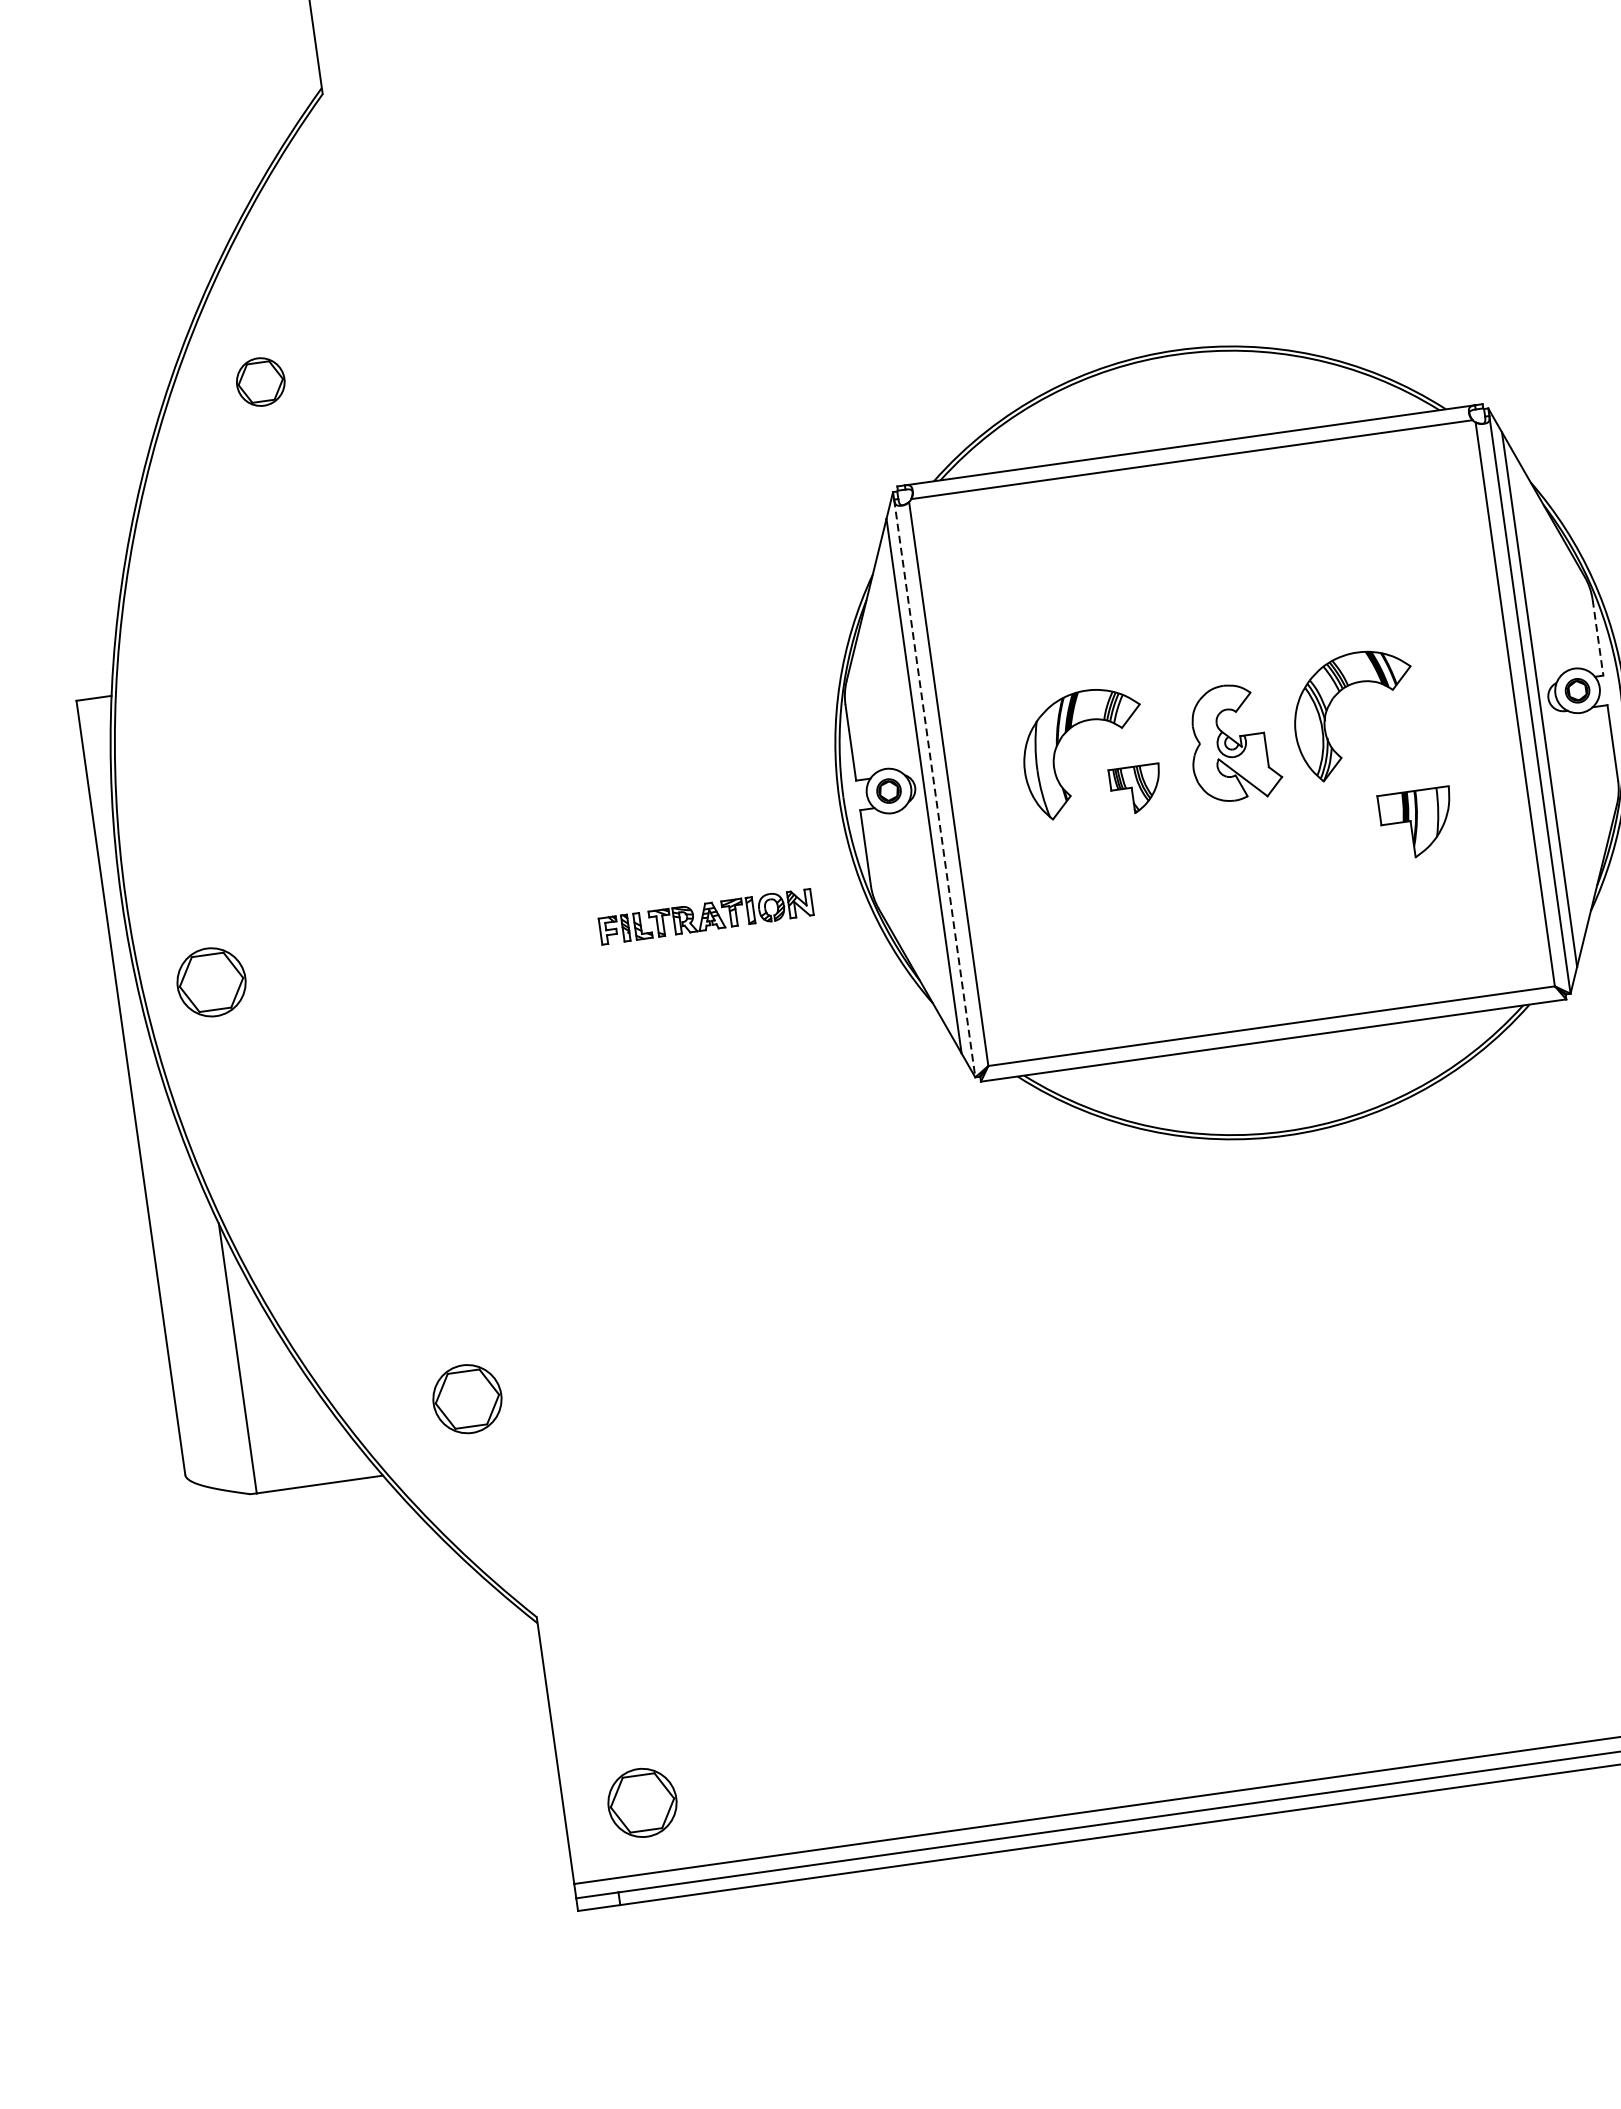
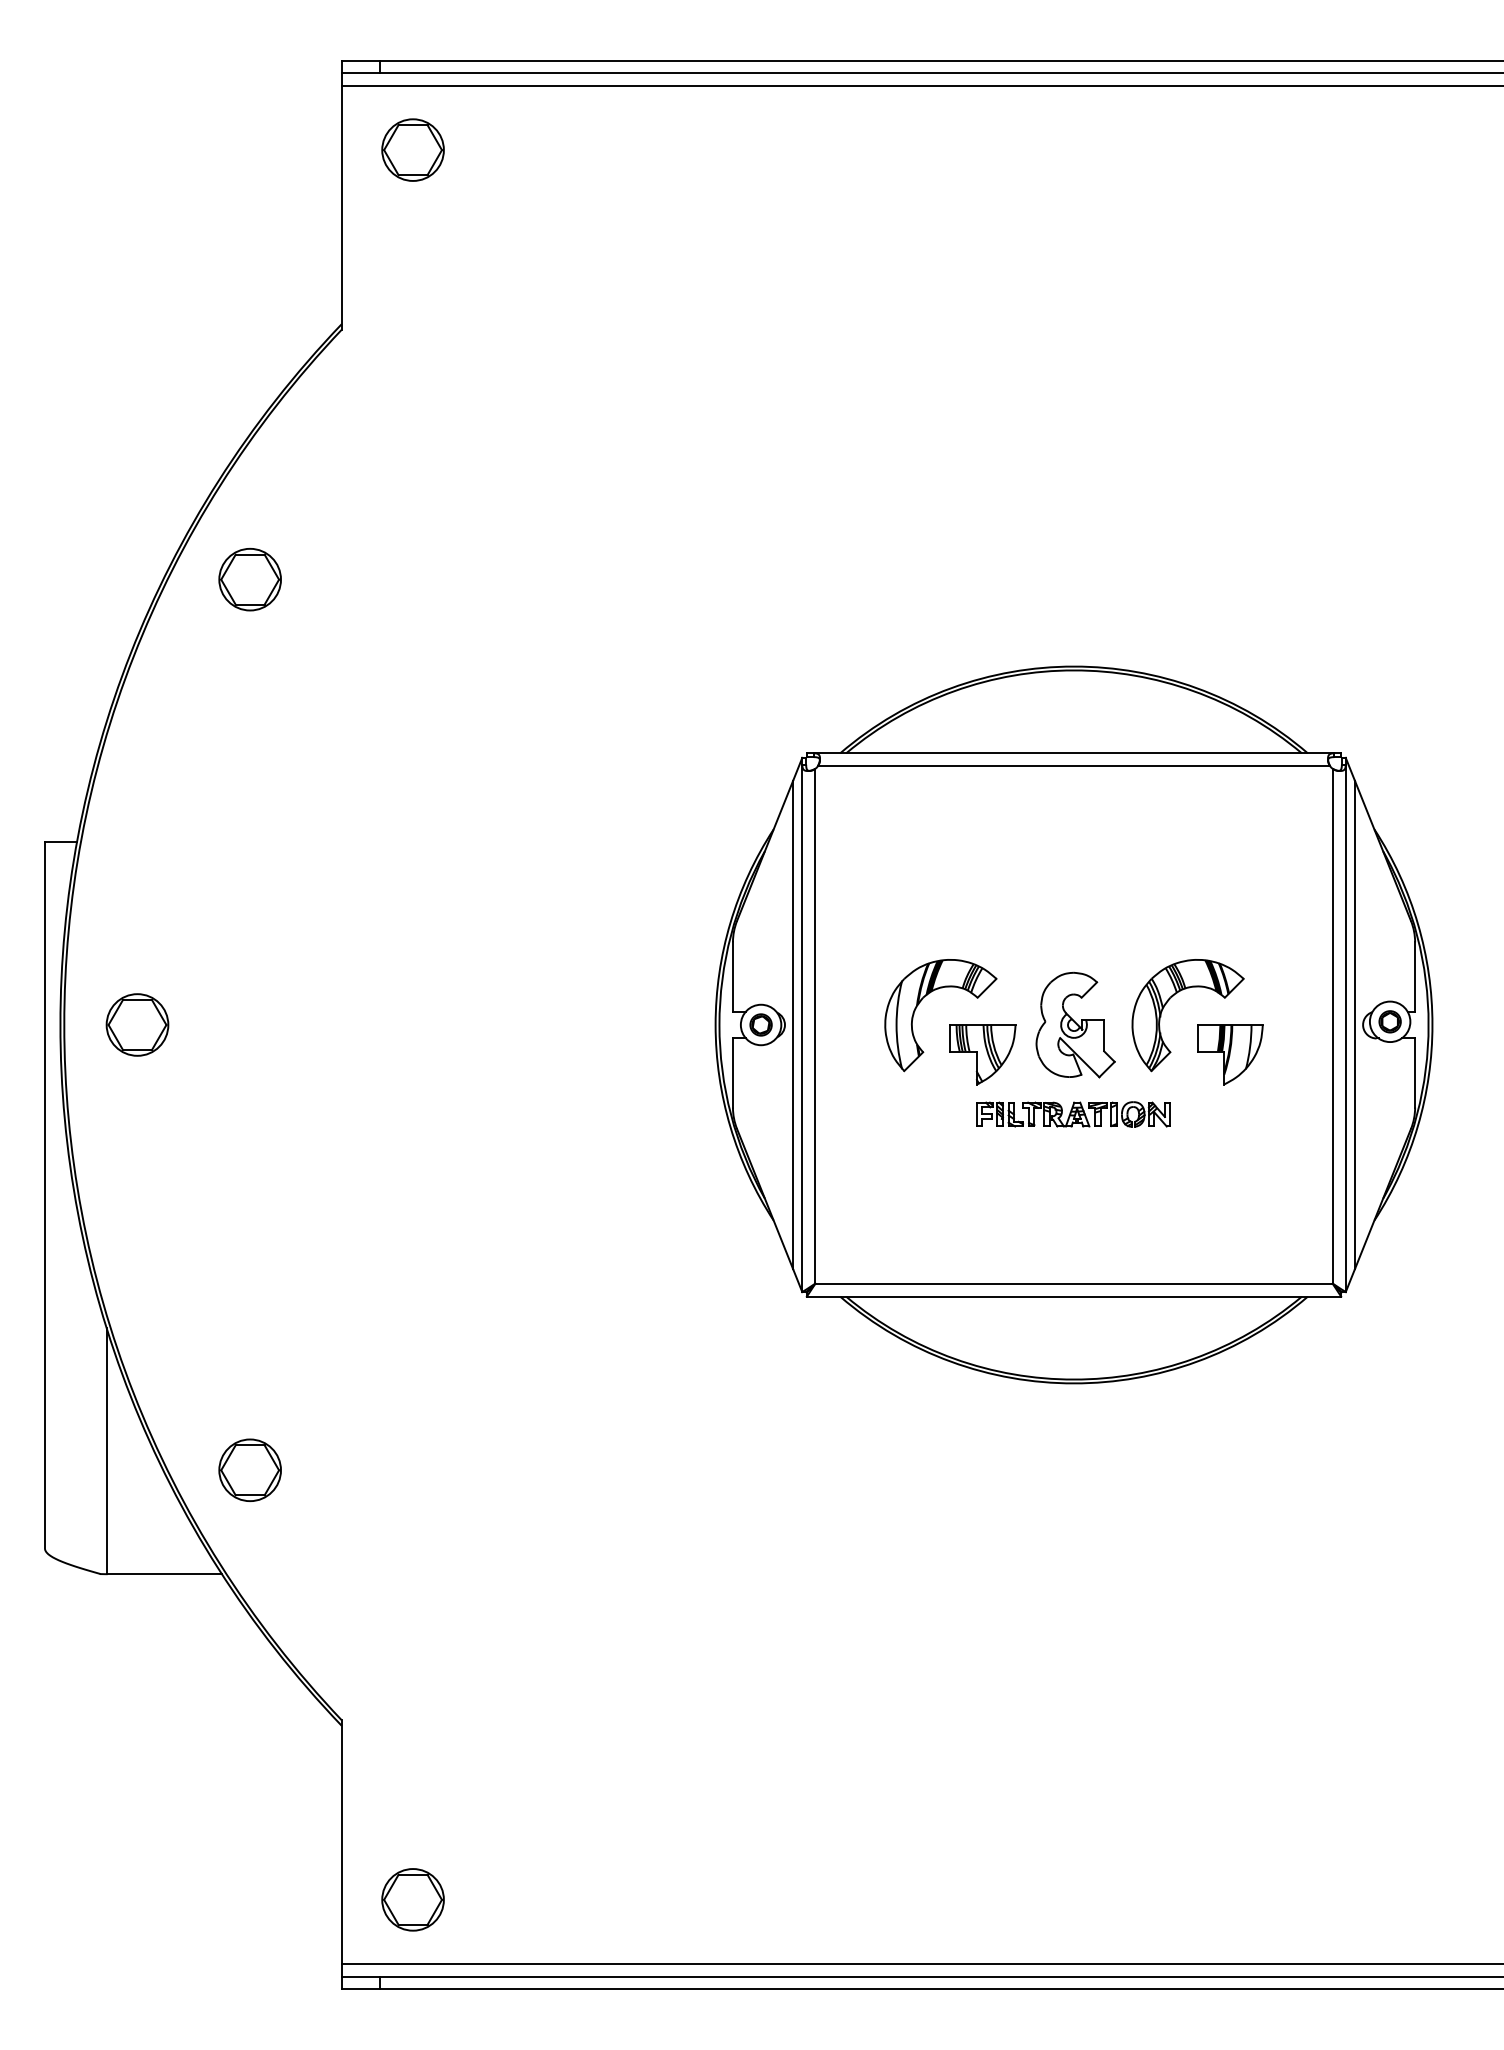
part: (260, 381) -> (249, 579), size x1.43
line: (1598, 637) -> (1415, 976), dashed -> solid
line: (934, 788) -> (802, 1028), dashed -> solid
part: (1136, 789) -> (982, 1054), size x1.43
part: (1417, 823) -> (1230, 1054), moved
part: (706, 916) -> (1073, 1114), moved
part: (211, 981) -> (137, 1024), moved
part: (466, 1398) -> (249, 1469), moved

